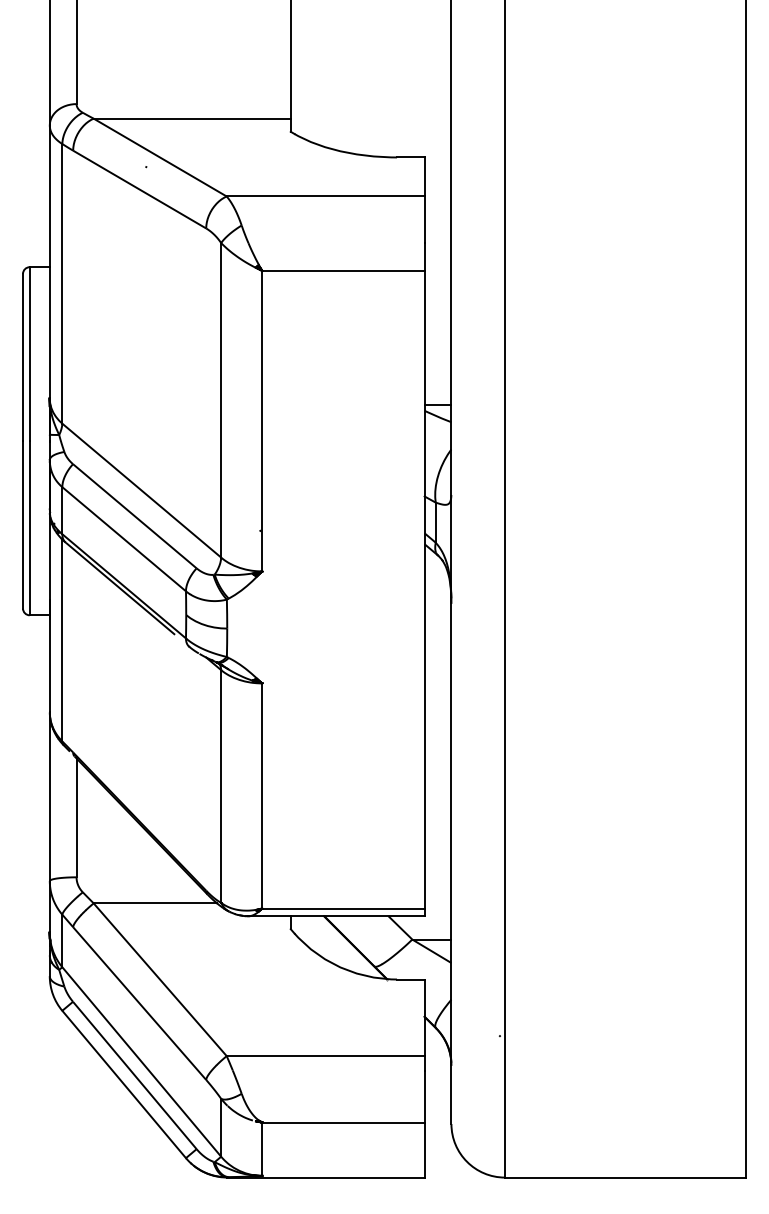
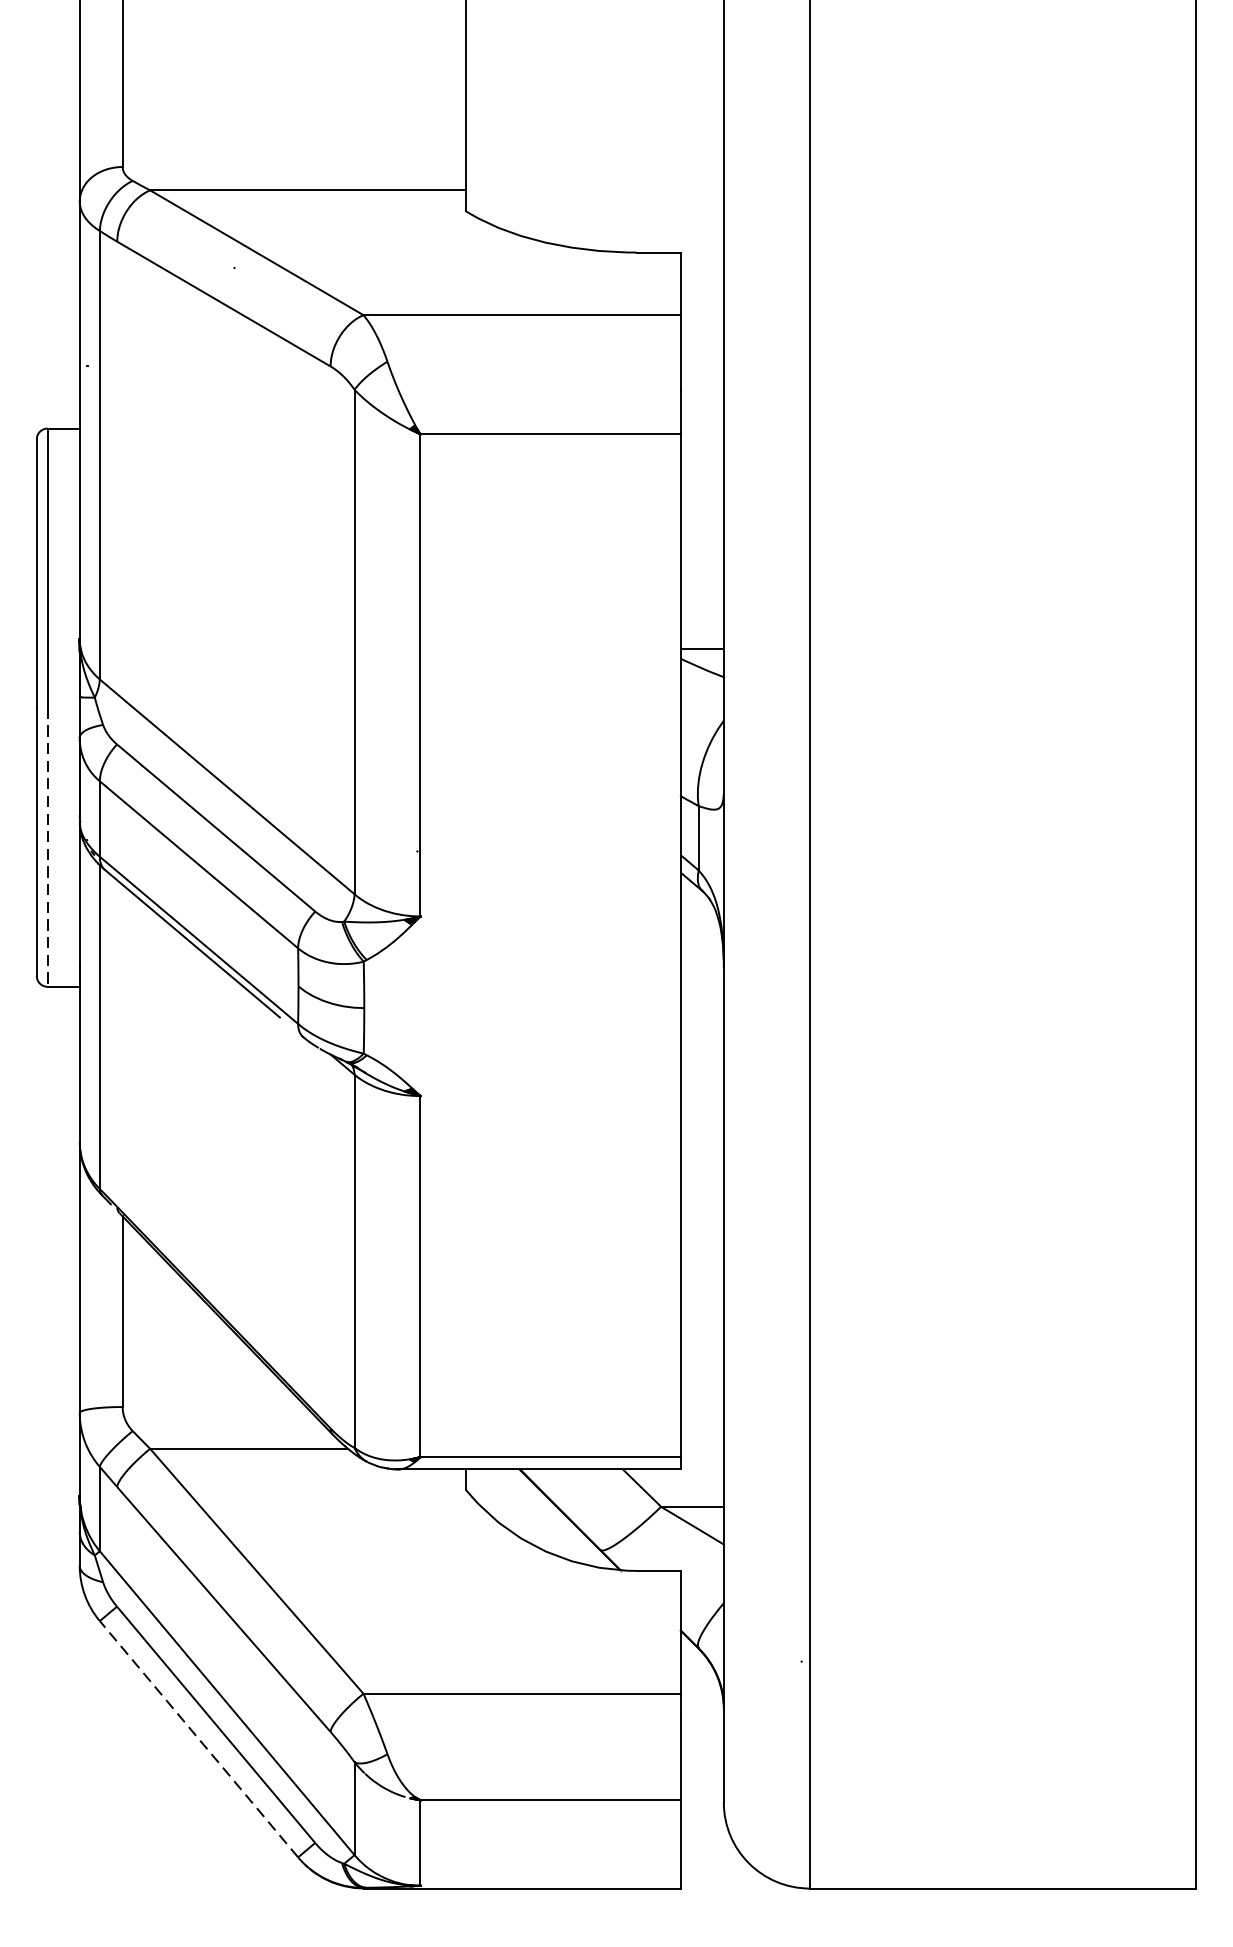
line: (29, 528) -> (47, 847), solid -> dashed
line: (123, 1084) -> (197, 1739), solid -> dashed

